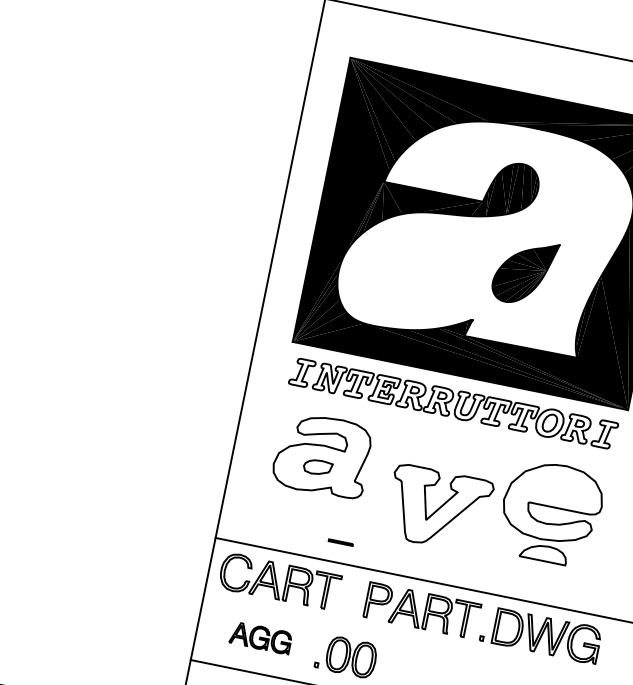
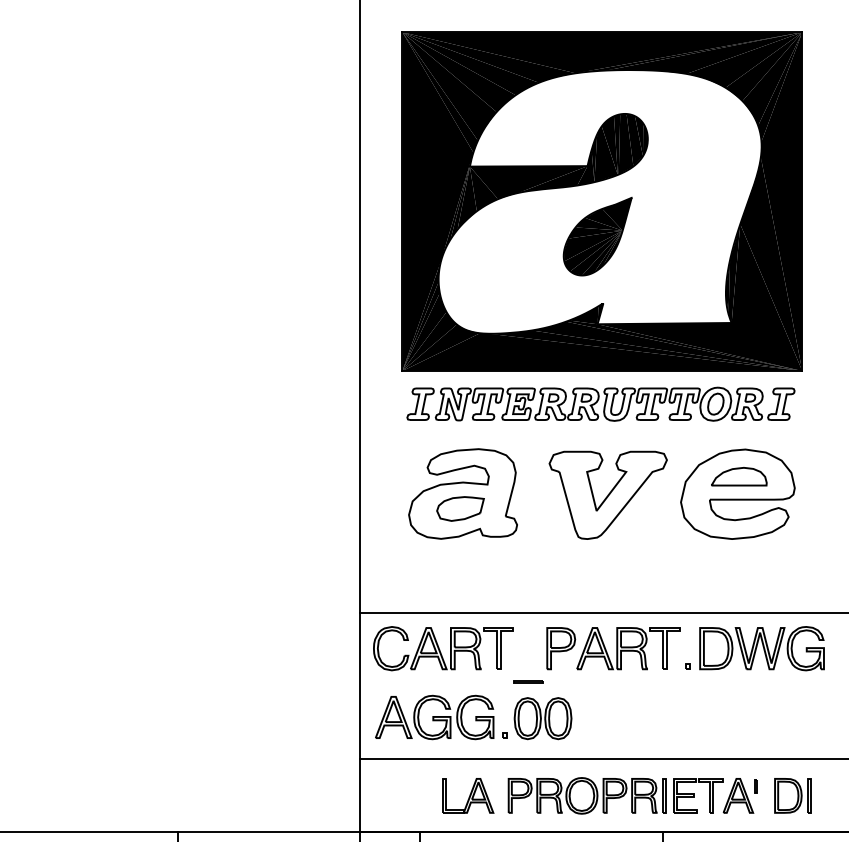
part: (524, 271) -> (597, 236), moved
part: (318, 467) -> (460, 508), size x1.43
part: (438, 508) -> (607, 494), moved
line: (341, 542) -> (528, 681), moved
part: (544, 553) -> (739, 476), moved
part: (260, 637) -> (434, 717), size x1.67

